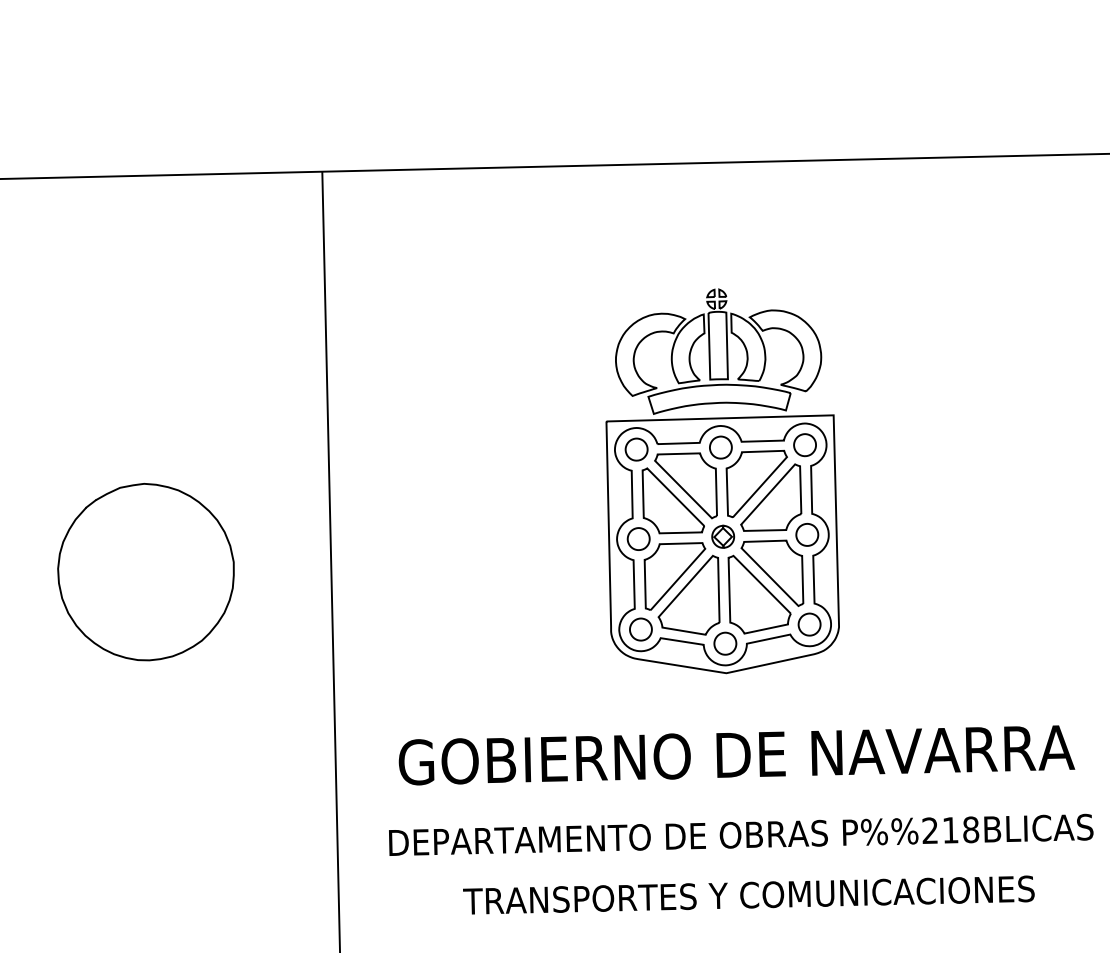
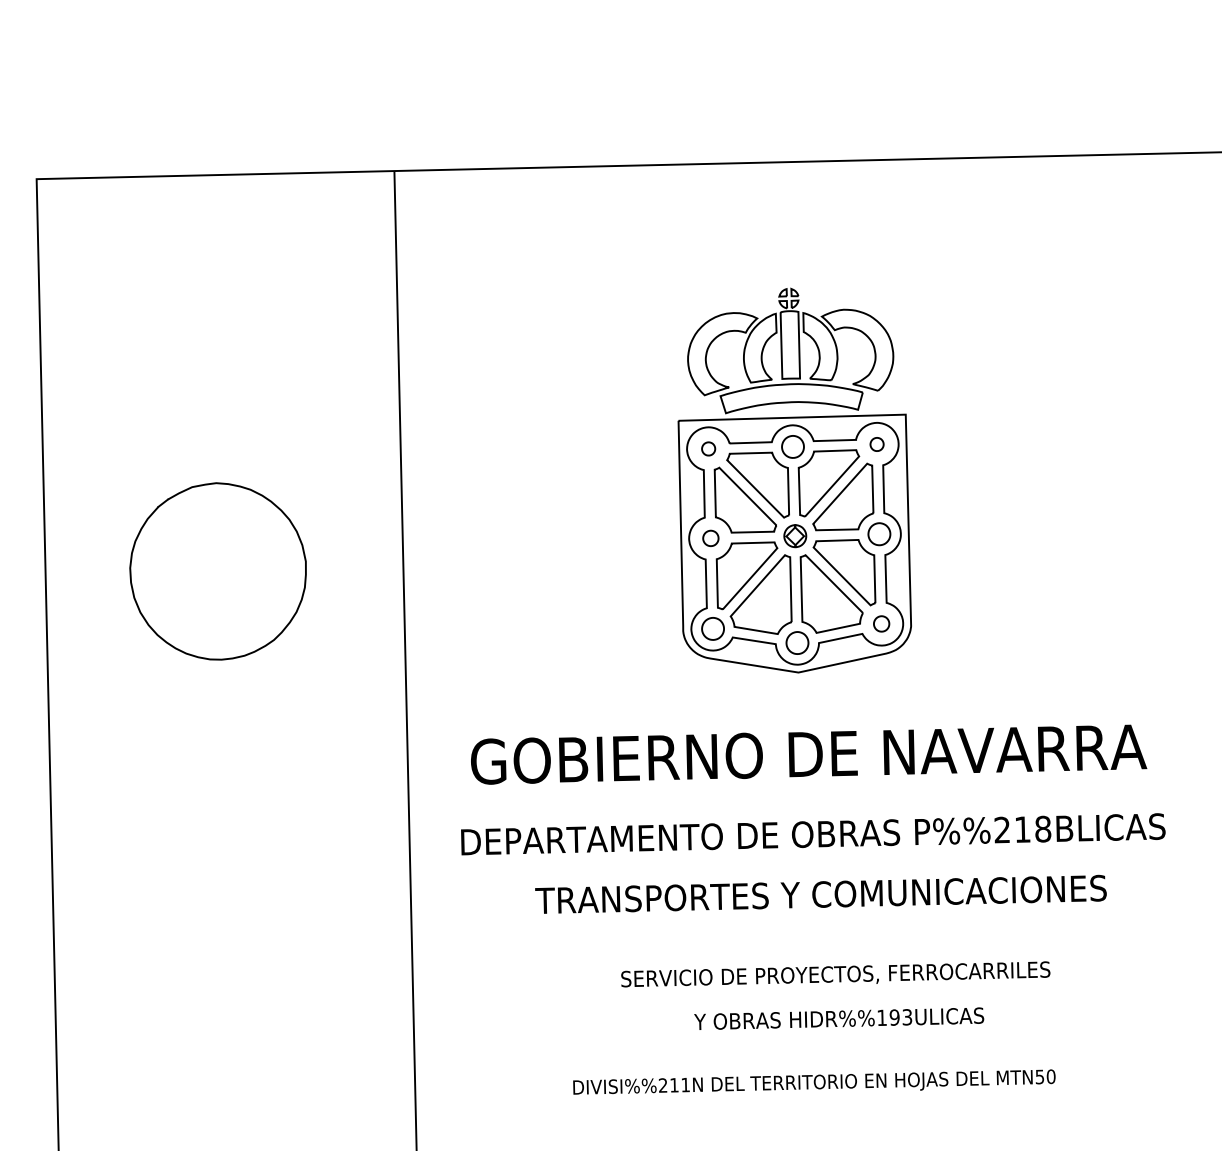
part: (804, 445) -> (876, 444), size x0.6
part: (636, 449) -> (708, 448), size x0.6
part: (638, 539) -> (710, 538), size x0.7
part: (809, 624) -> (881, 623), size x0.7

